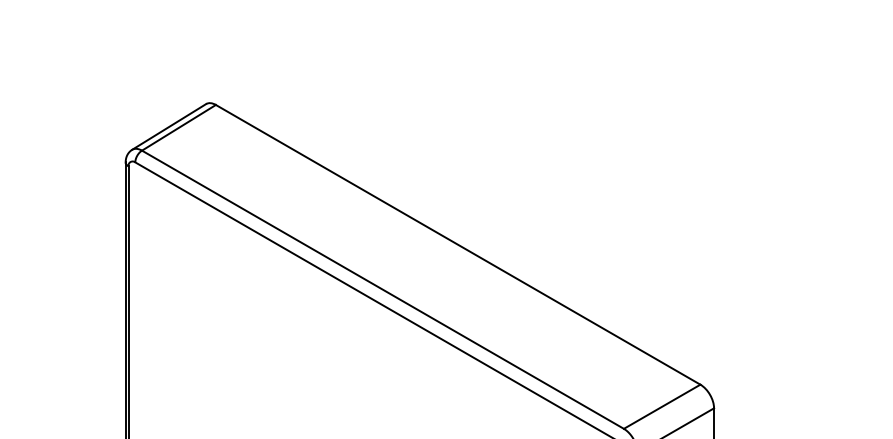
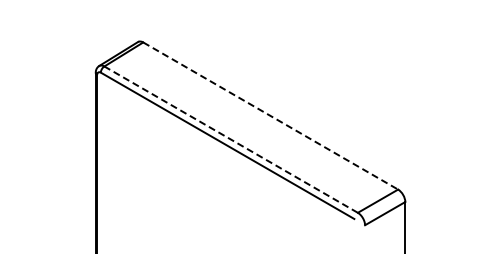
line: (459, 245) -> (271, 116), solid -> dashed
line: (381, 289) -> (230, 139), solid -> dashed

